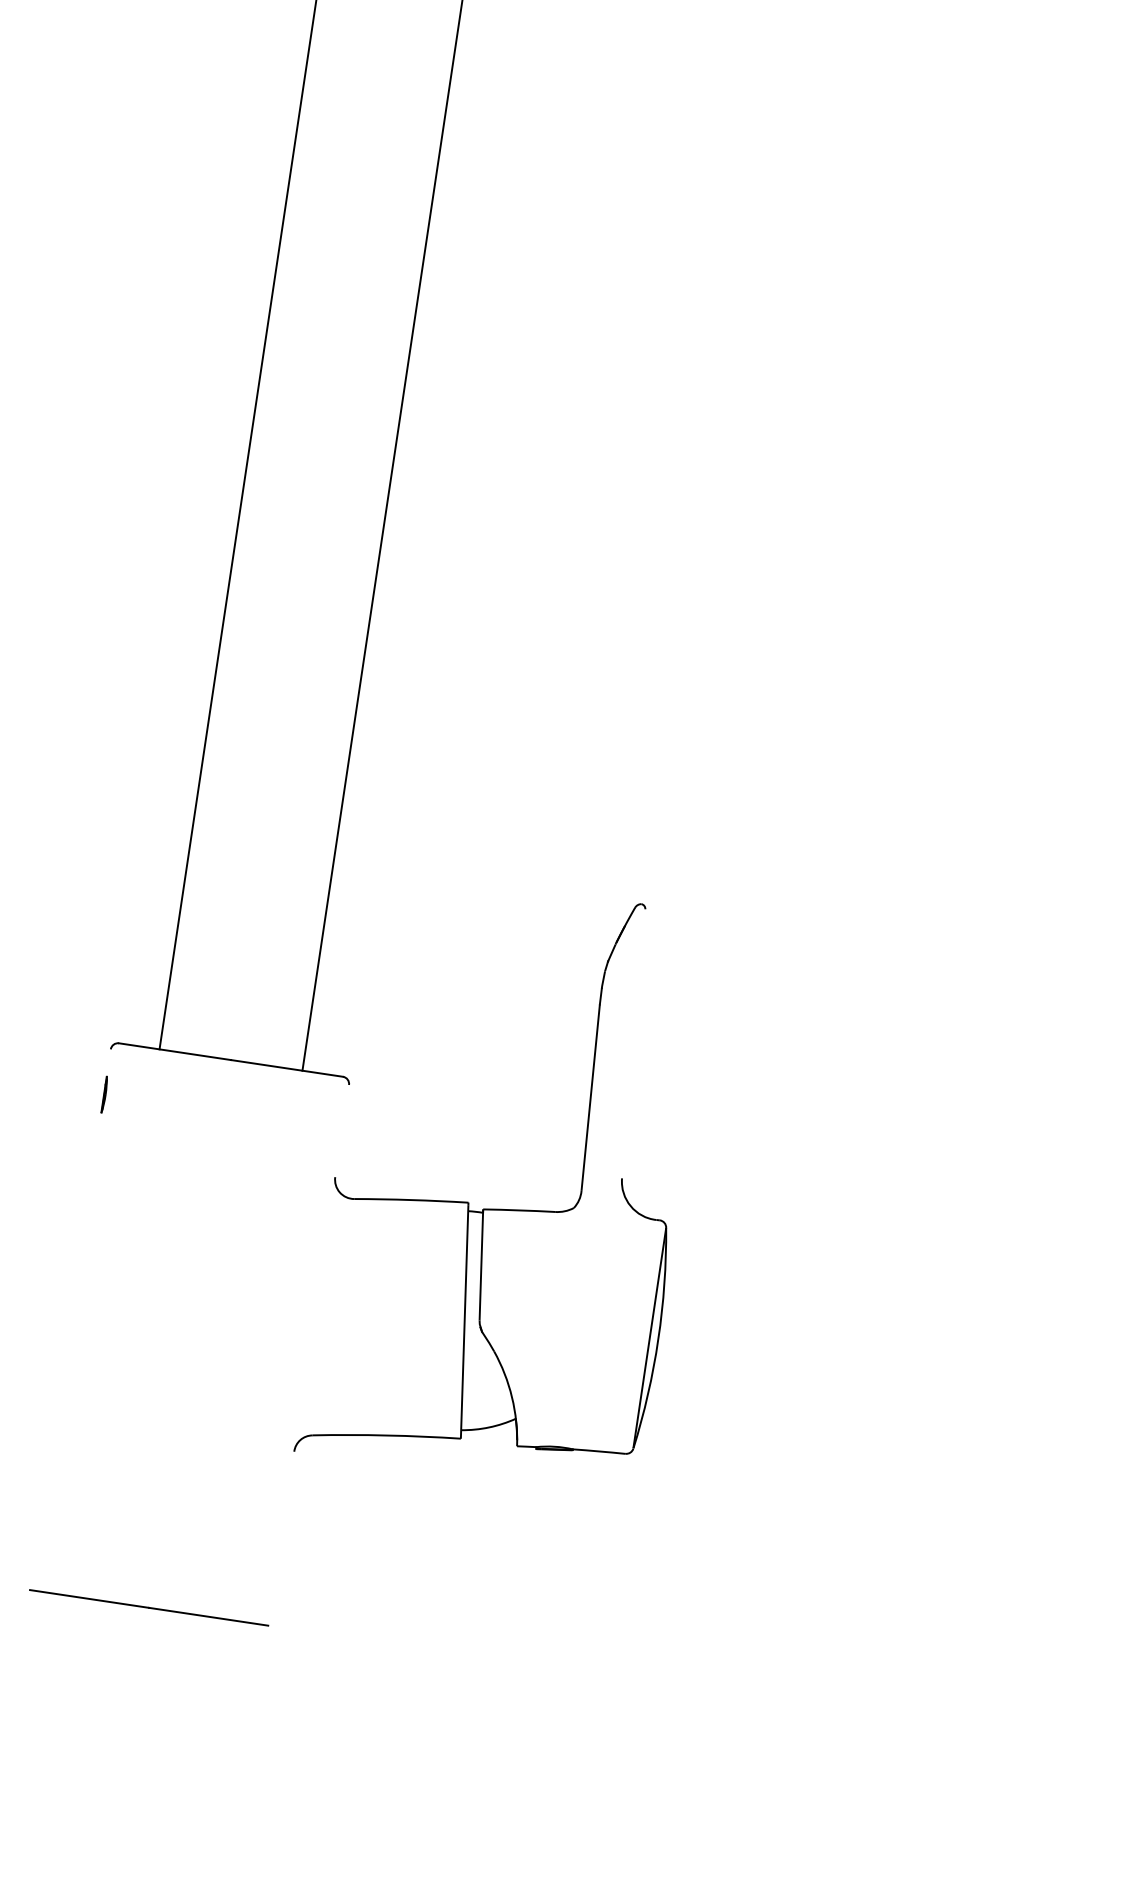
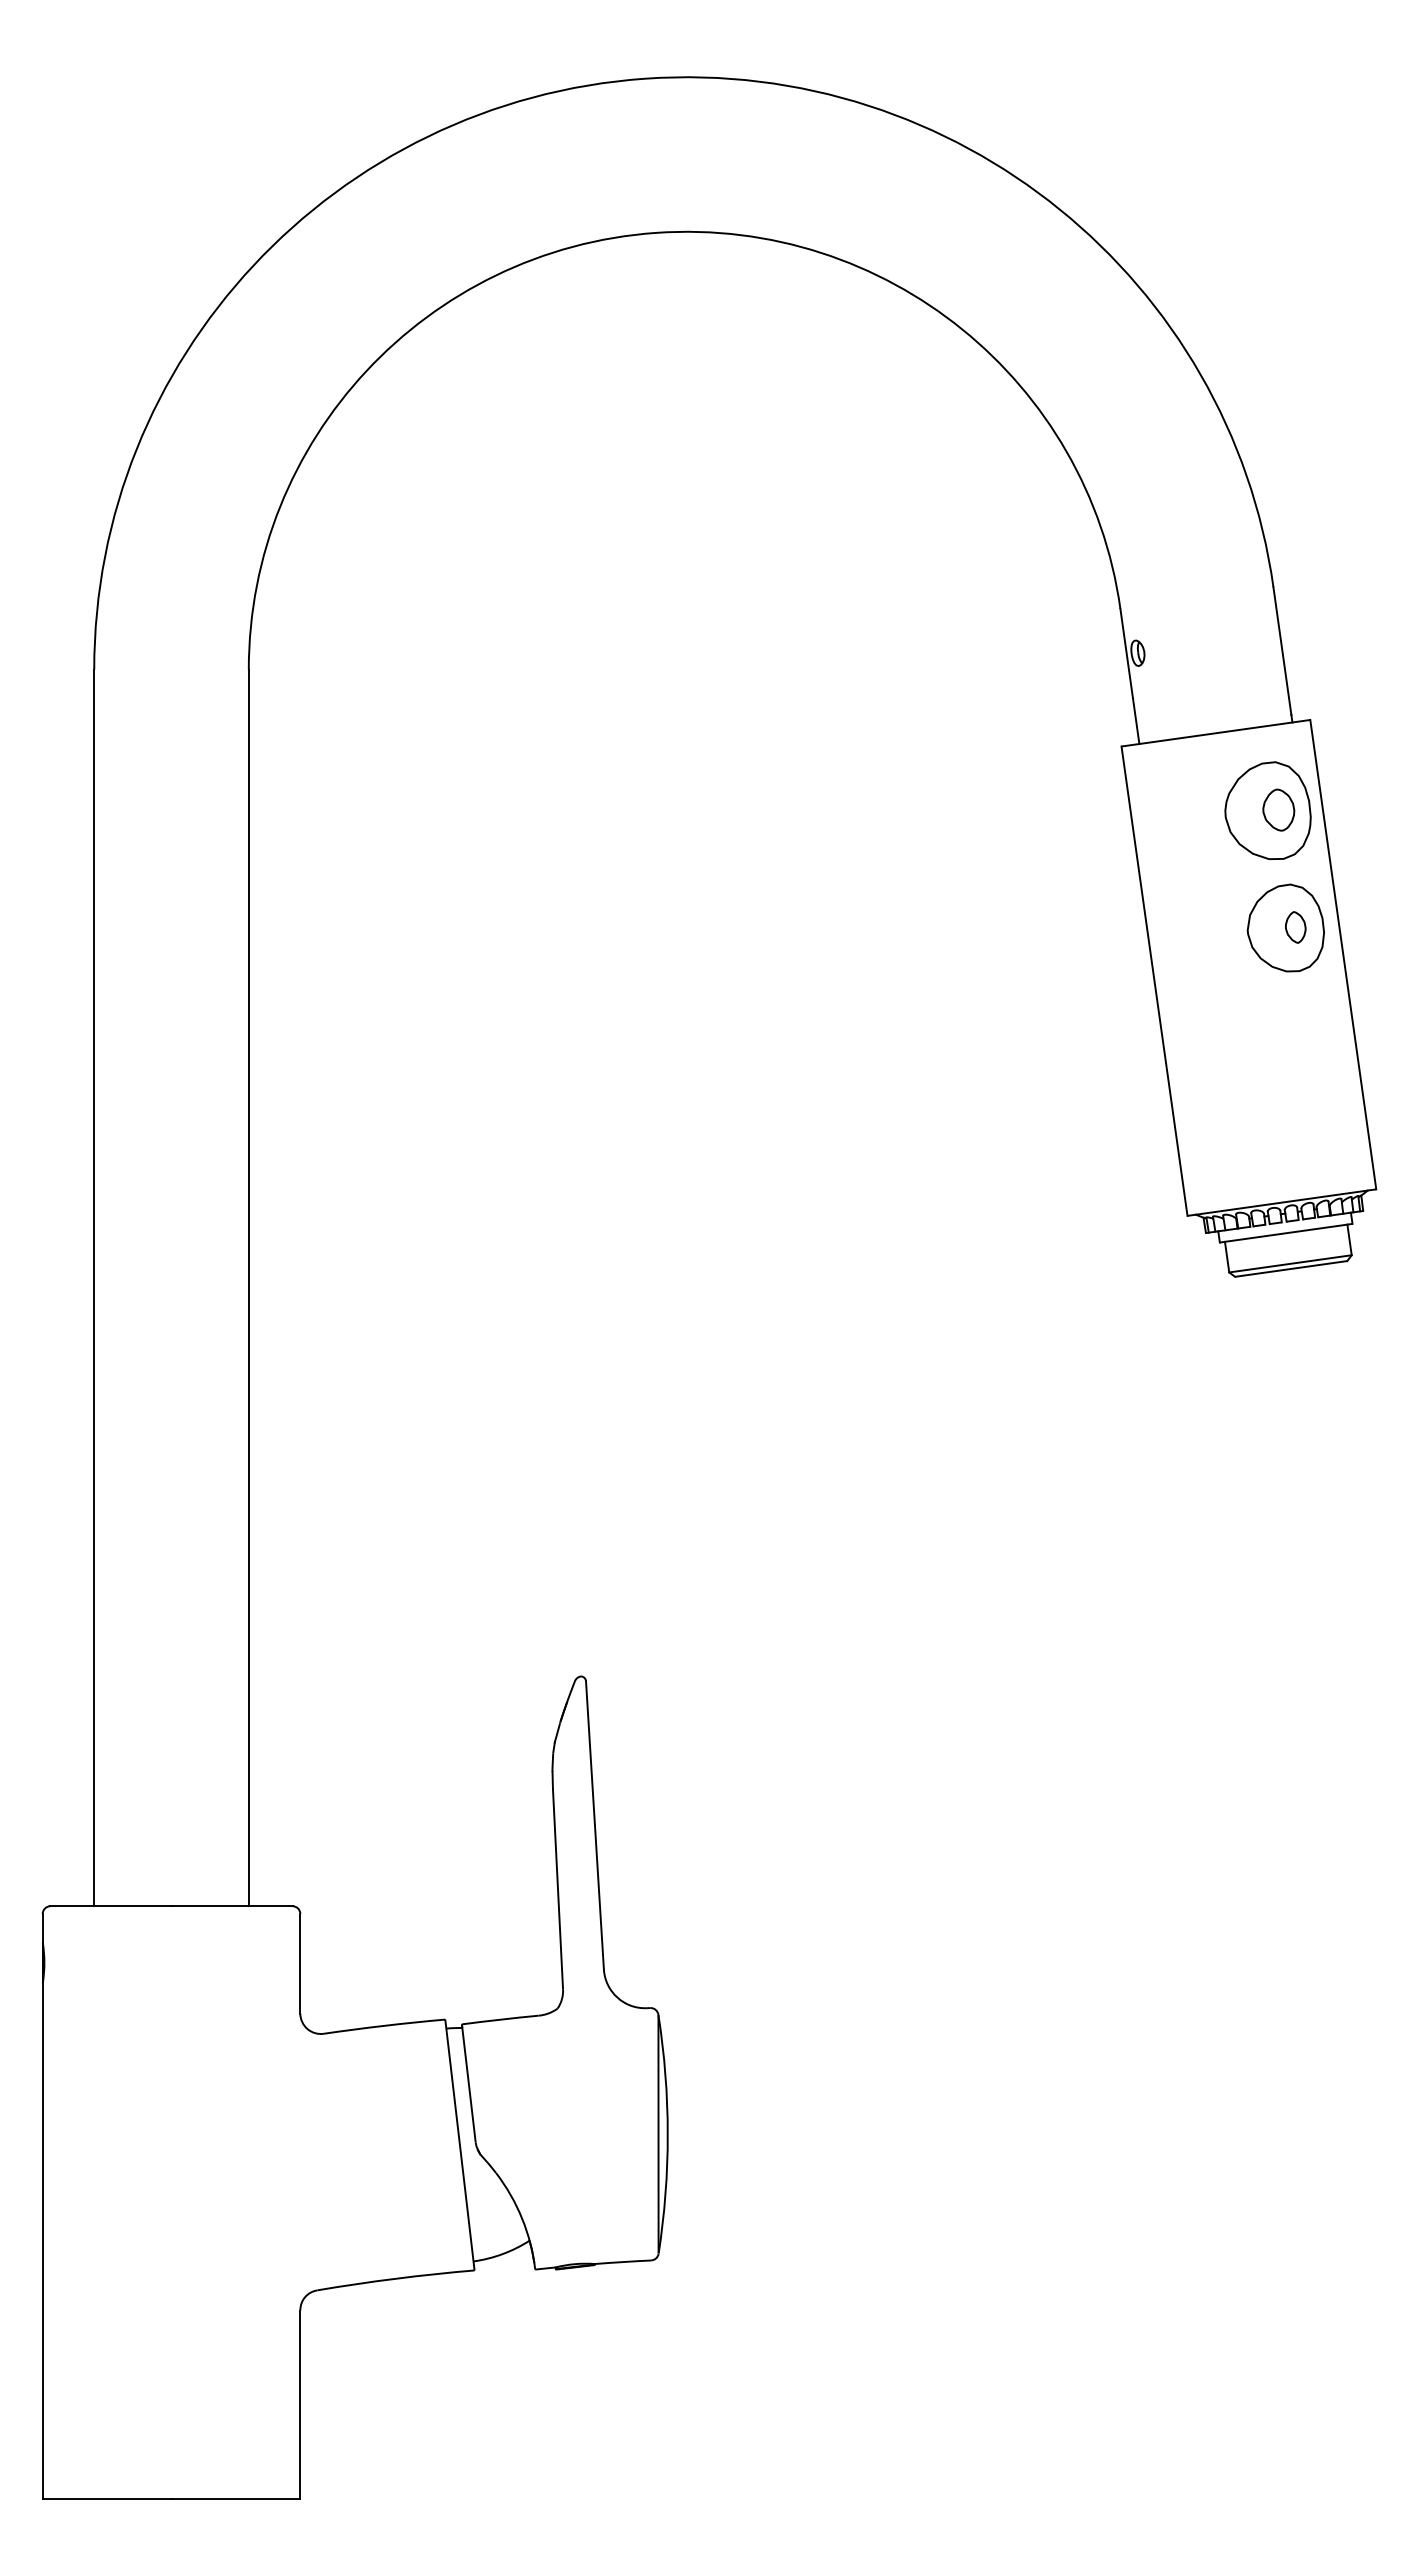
line: (633, 1043) -> (594, 1825), added
line: (108, 1061) -> (42, 1927), added
line: (342, 1130) -> (300, 1963), added
line: (65, 1351) -> (42, 2240), added
line: (281, 1538) -> (300, 2404), added

